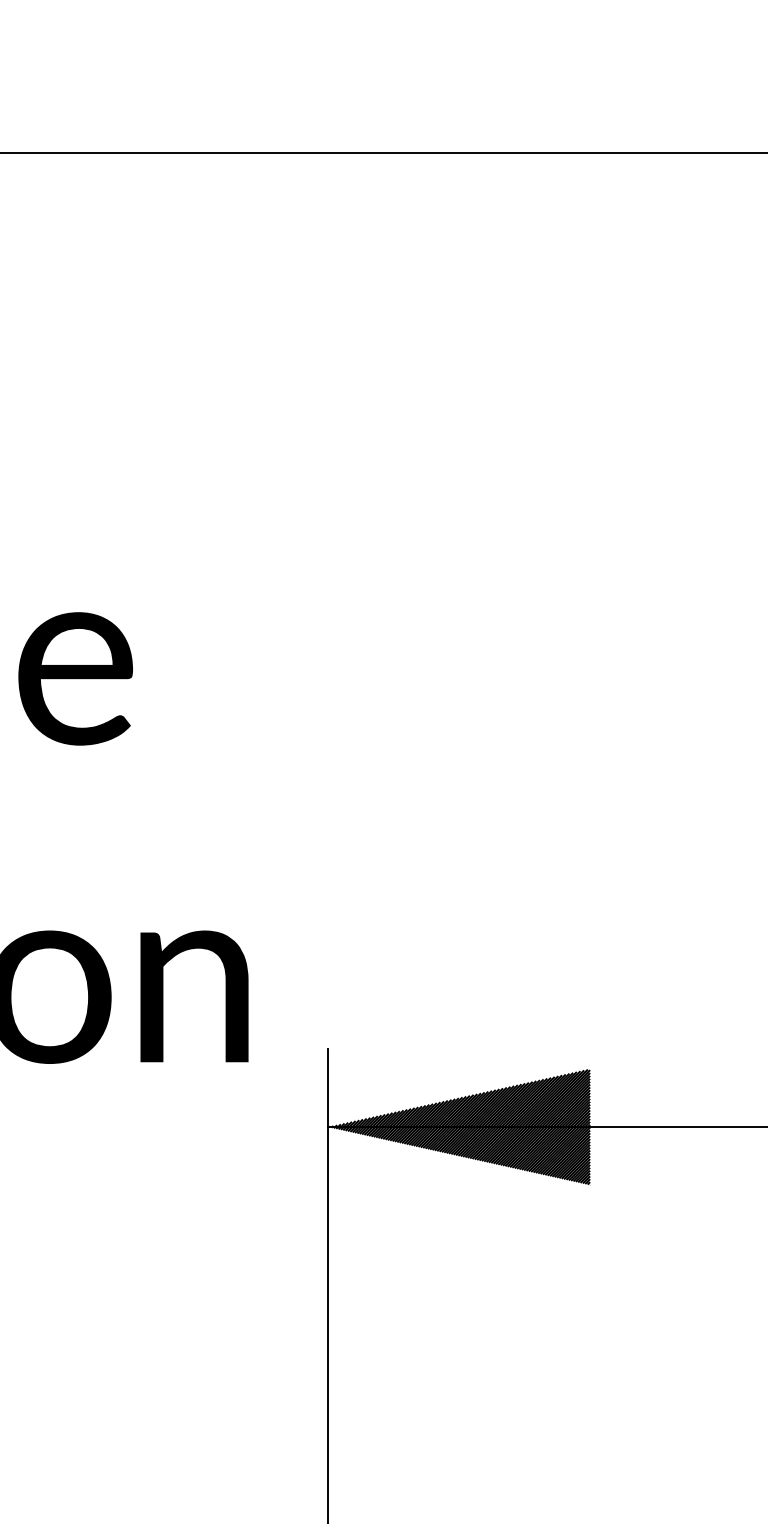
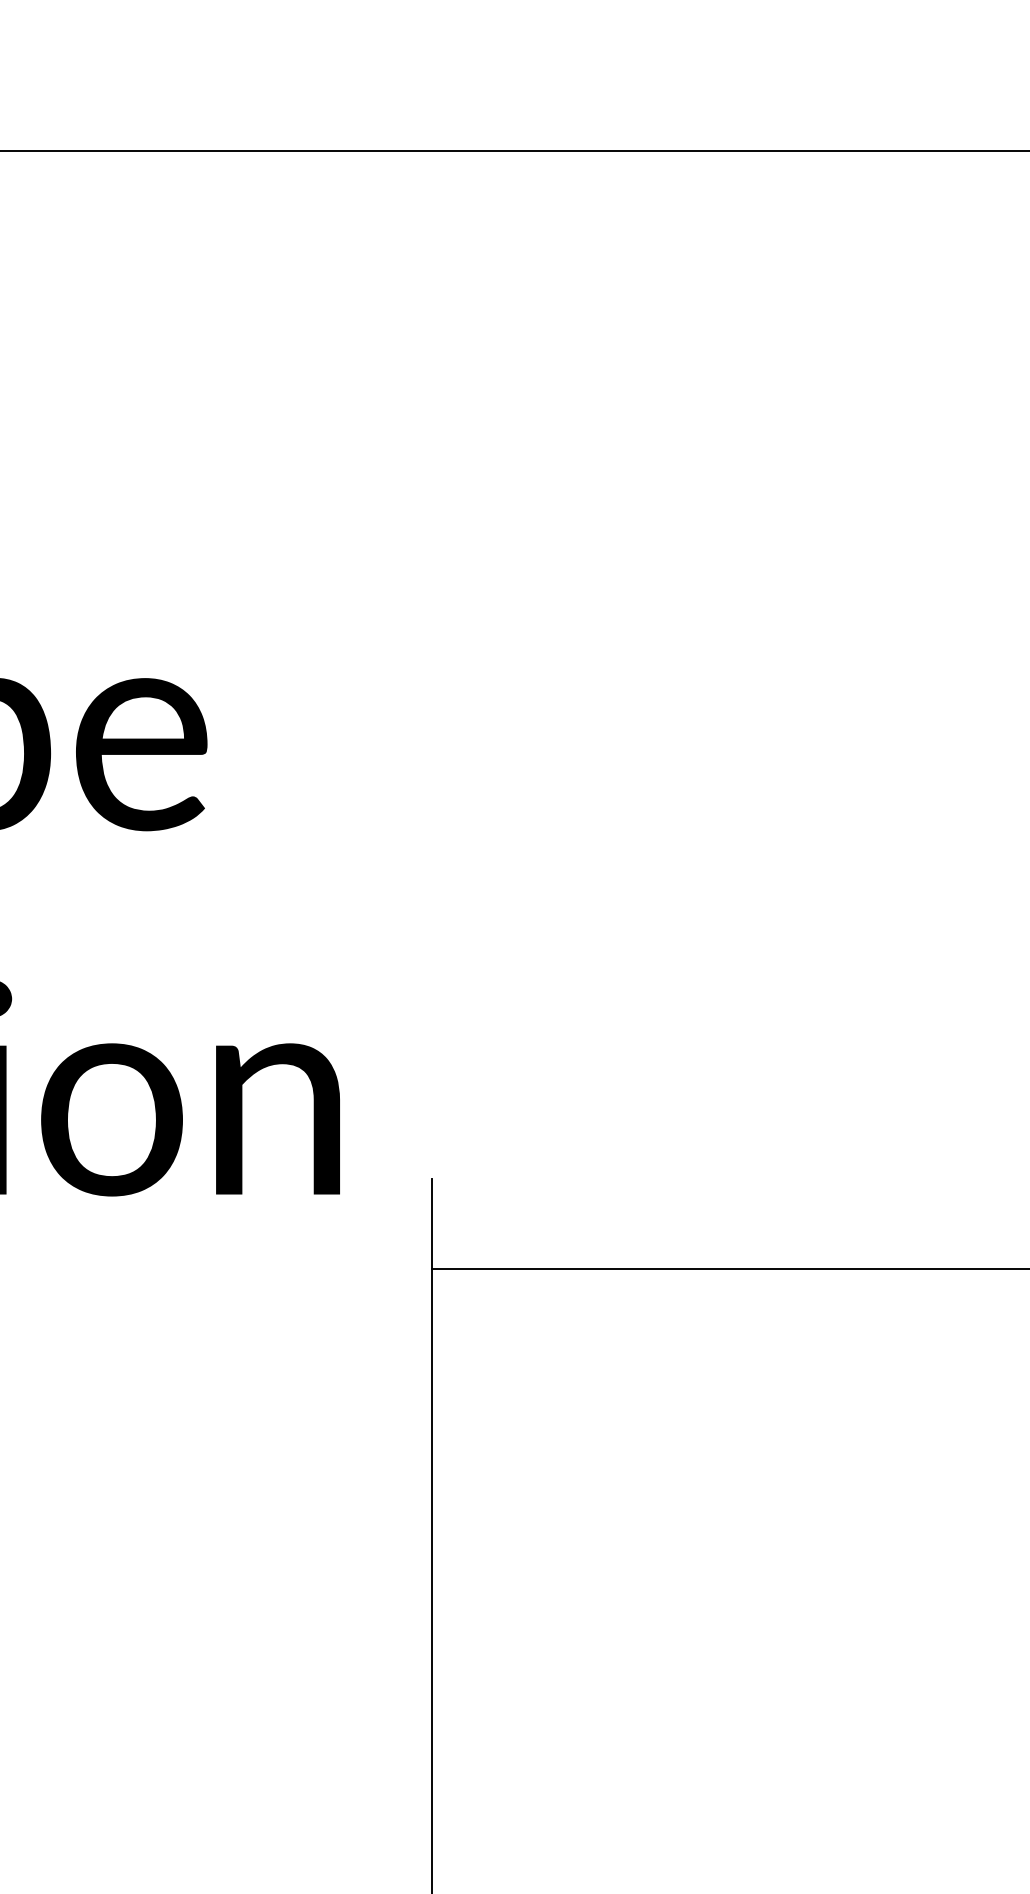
hatch: (459, 1126) -> (582, 1268), removed

